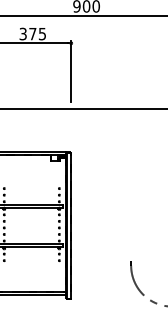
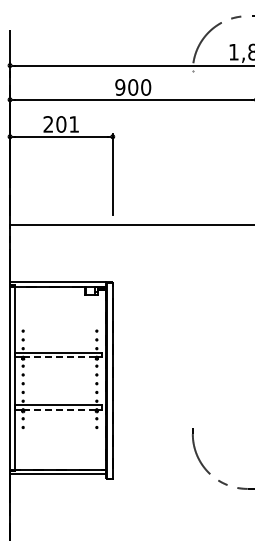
text: (32, 34) -> (60, 124), 375 -> 201
line: (32, 208) -> (60, 357), solid -> dashed
line: (32, 247) -> (60, 409), solid -> dashed

